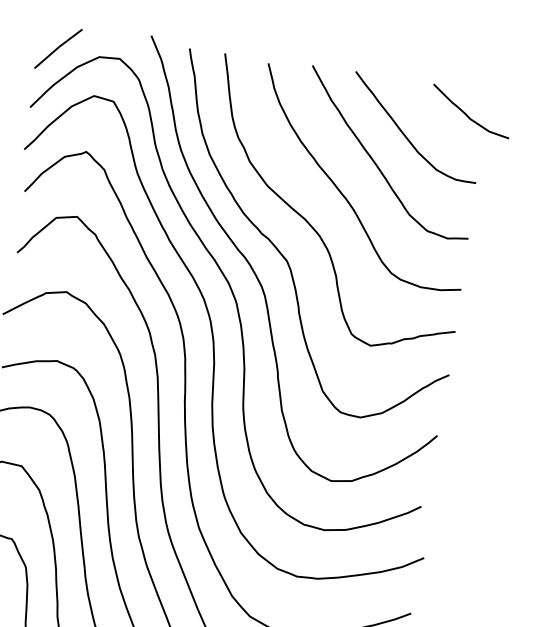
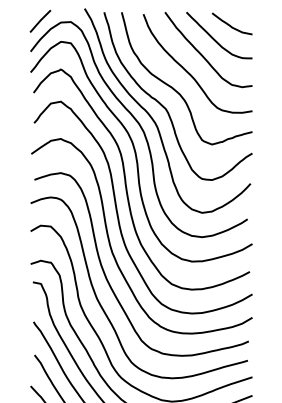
curve: (469, 114) -> (231, 25), moved

